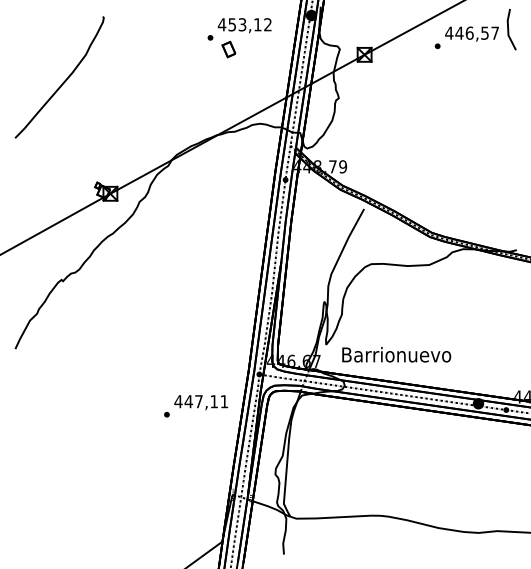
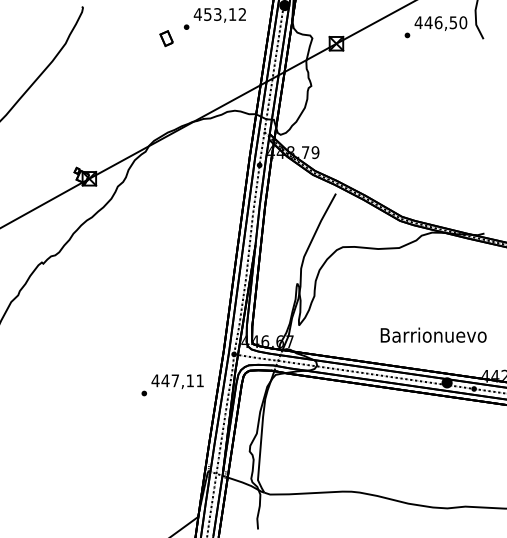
text: (495, 32) -> (463, 22), 446,57 -> 446,50
part: (228, 49) -> (166, 38), moved
text: (396, 354) -> (433, 334), moved

